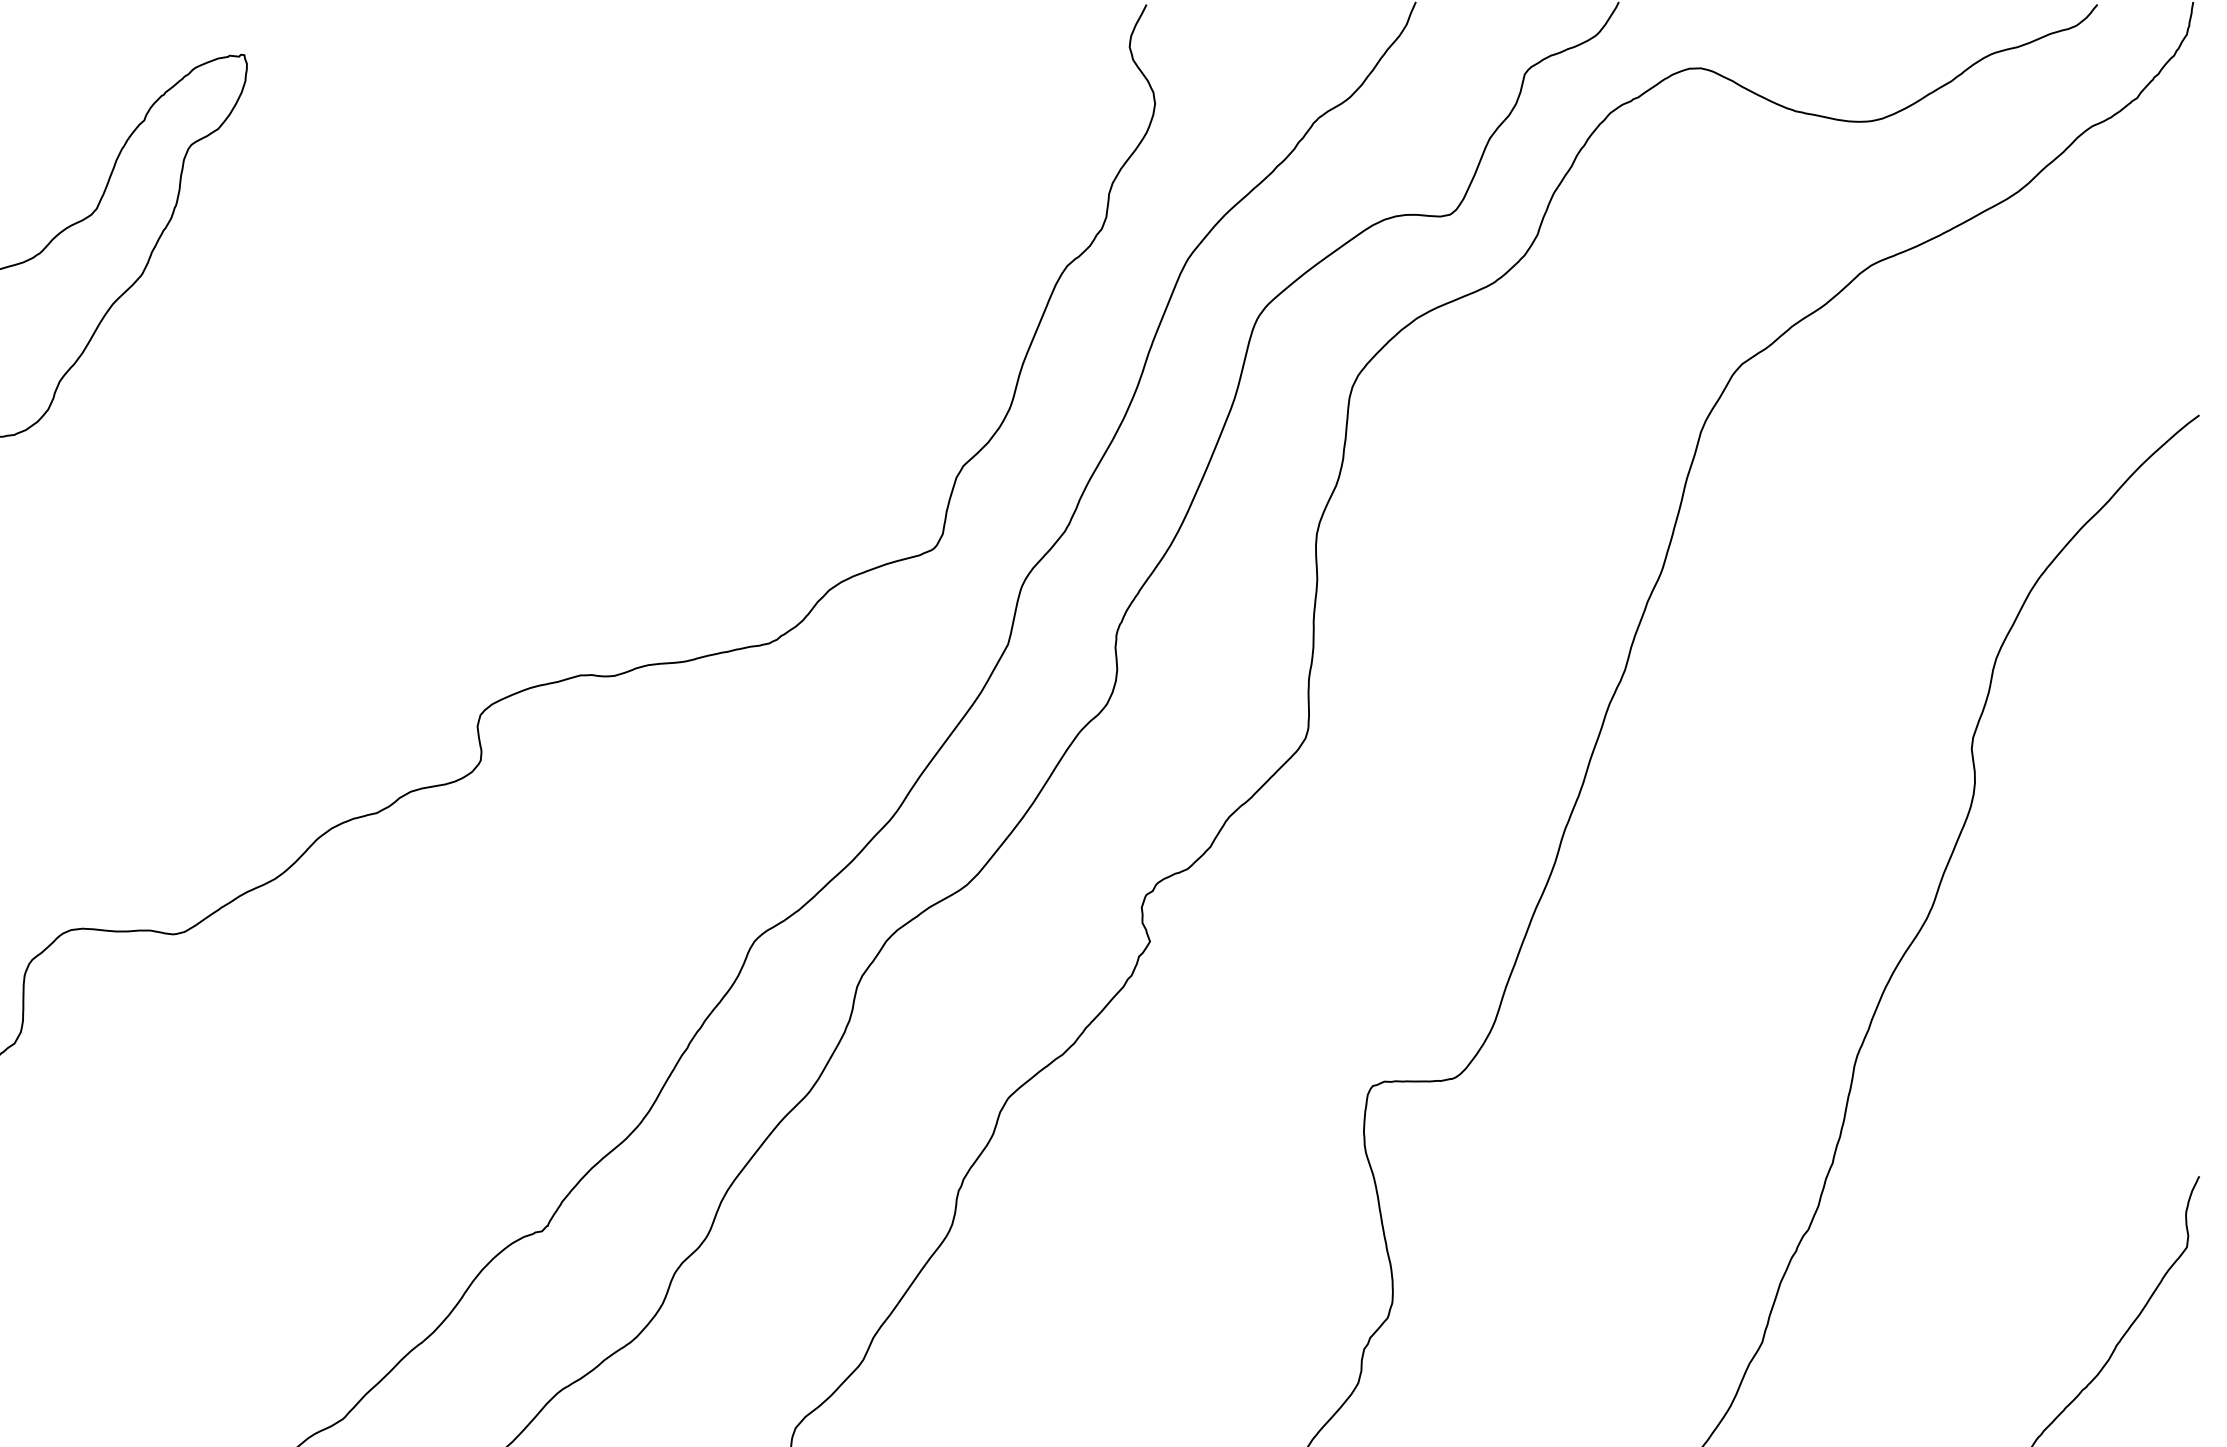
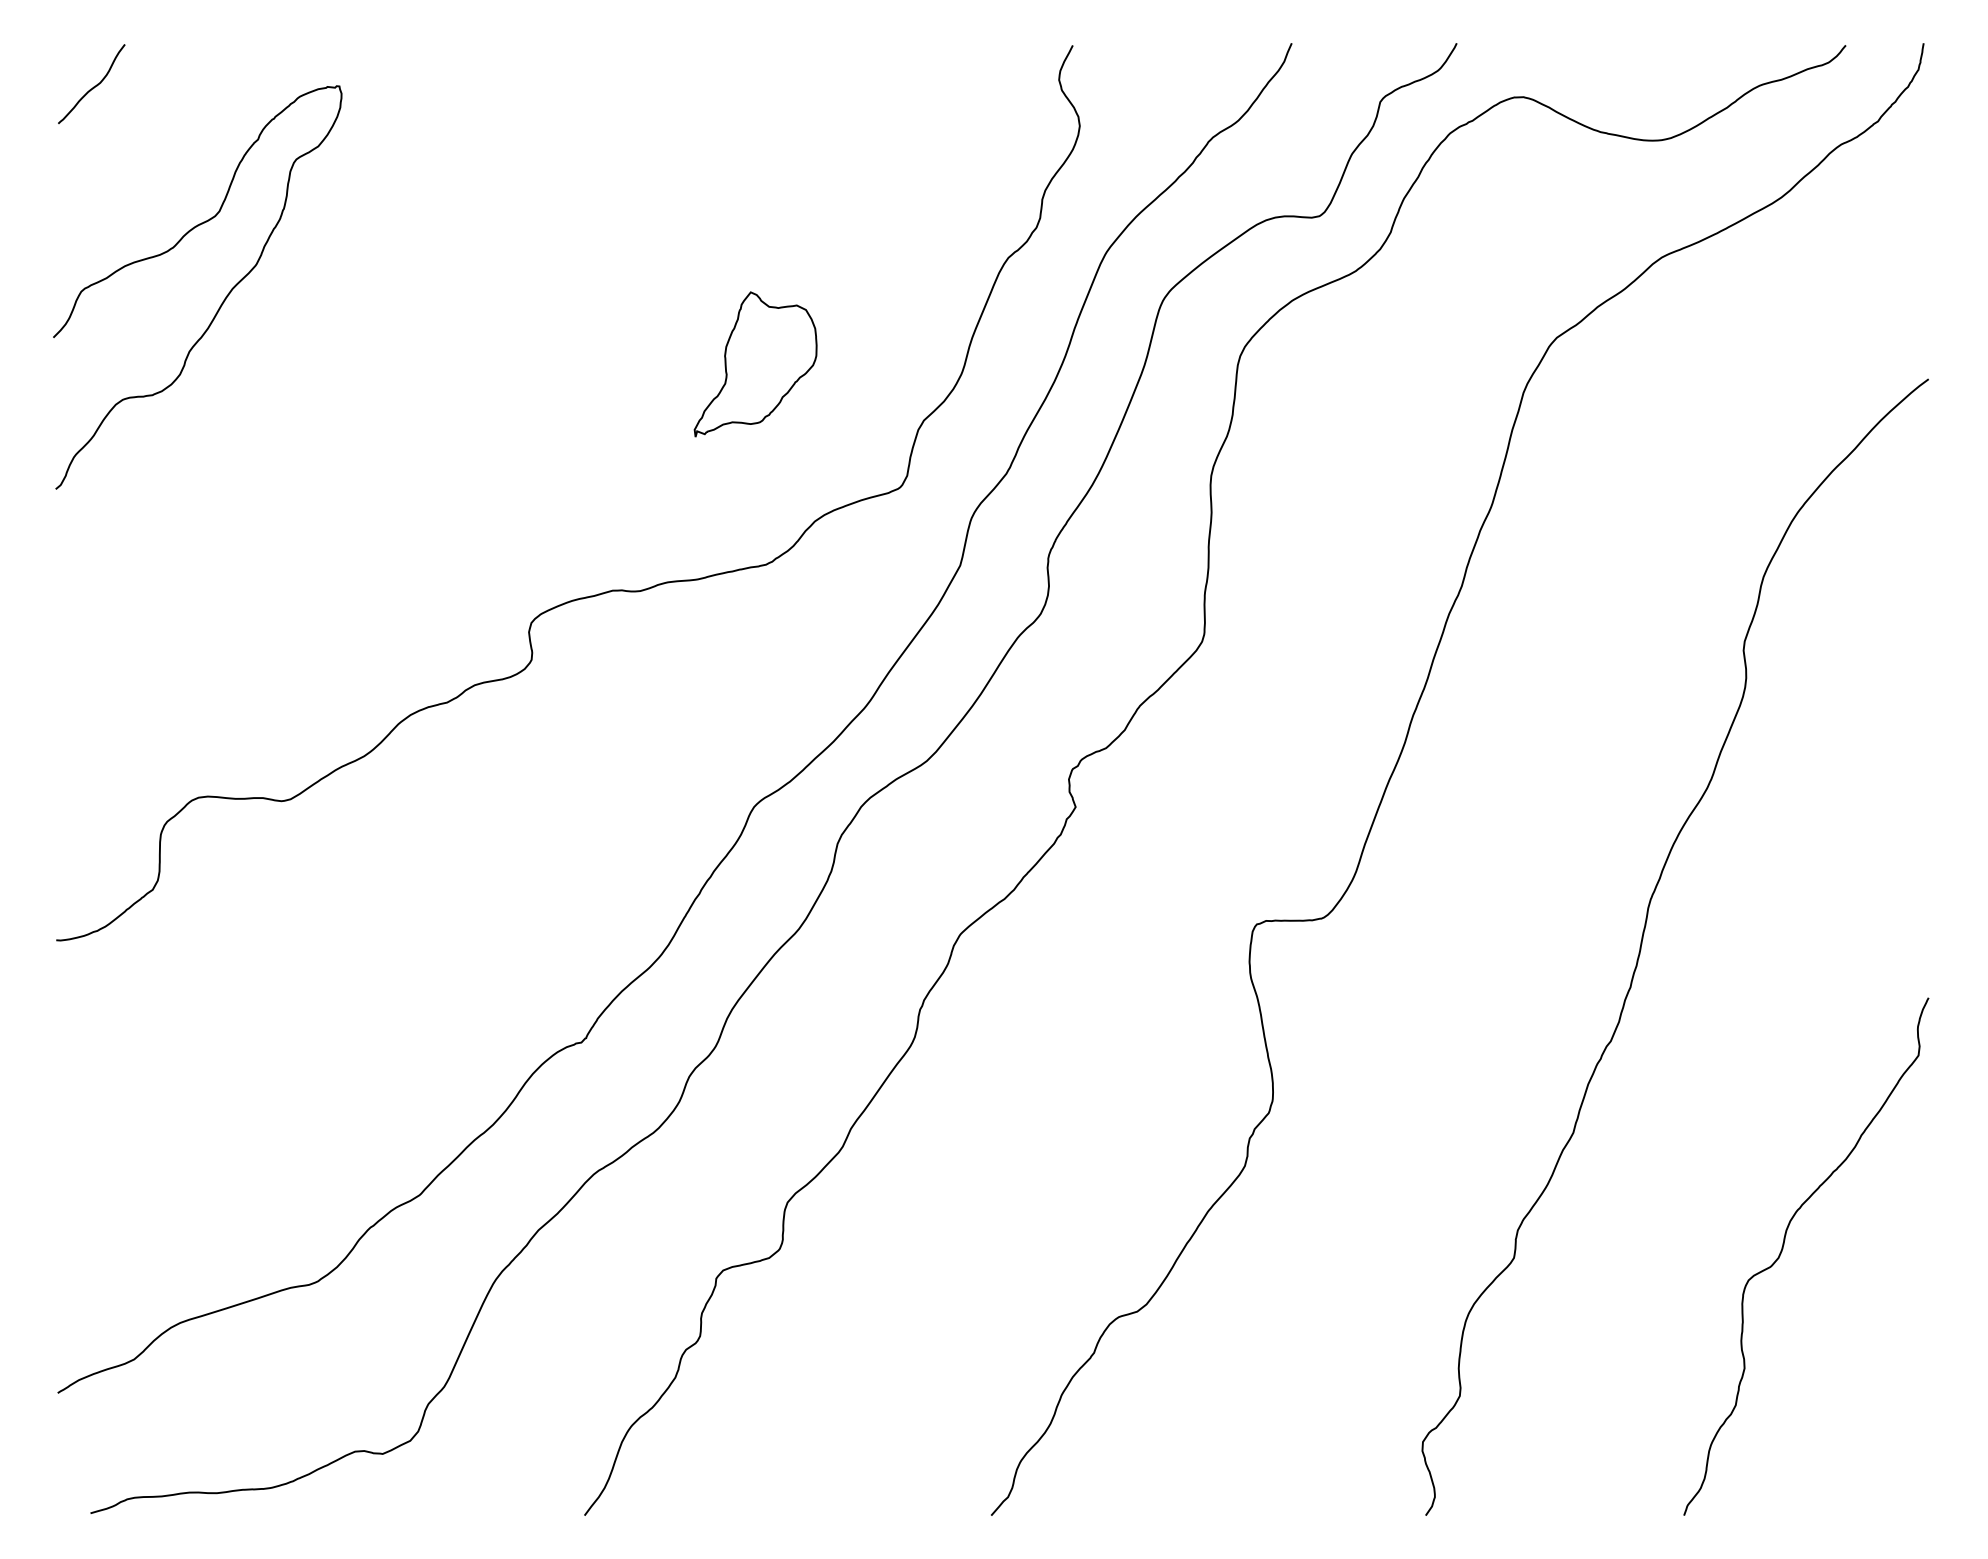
part: (756, 397) -> (755, 364), added

